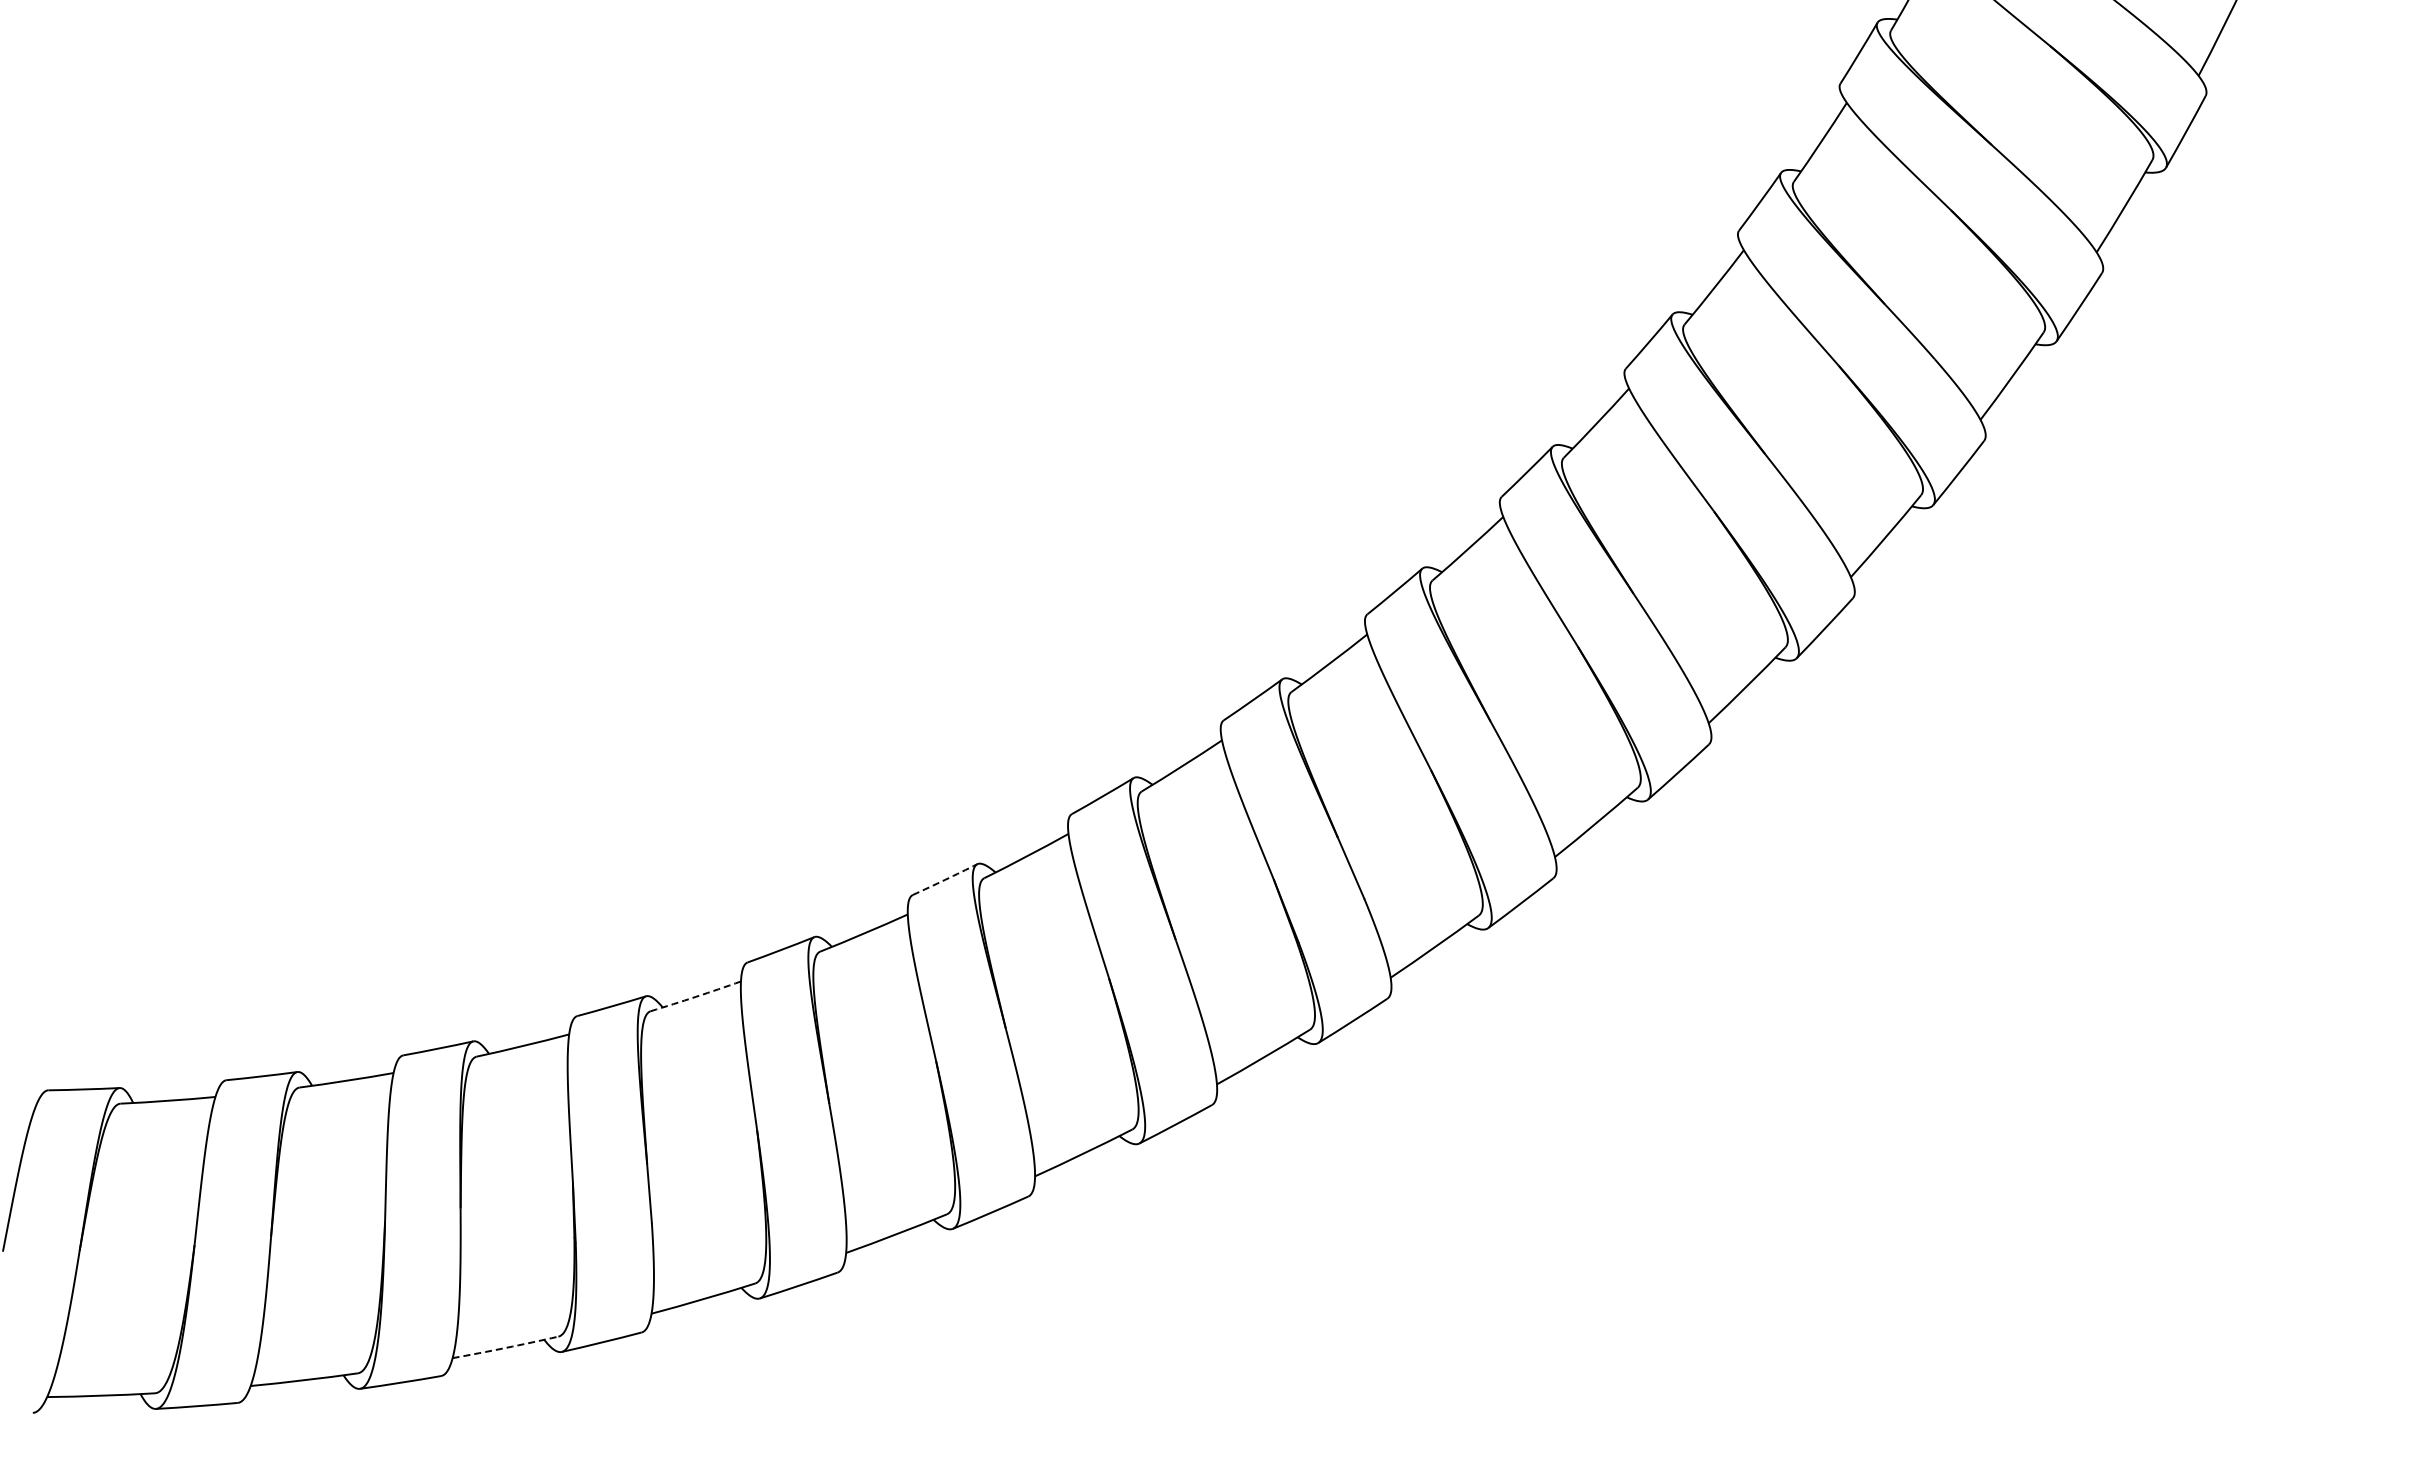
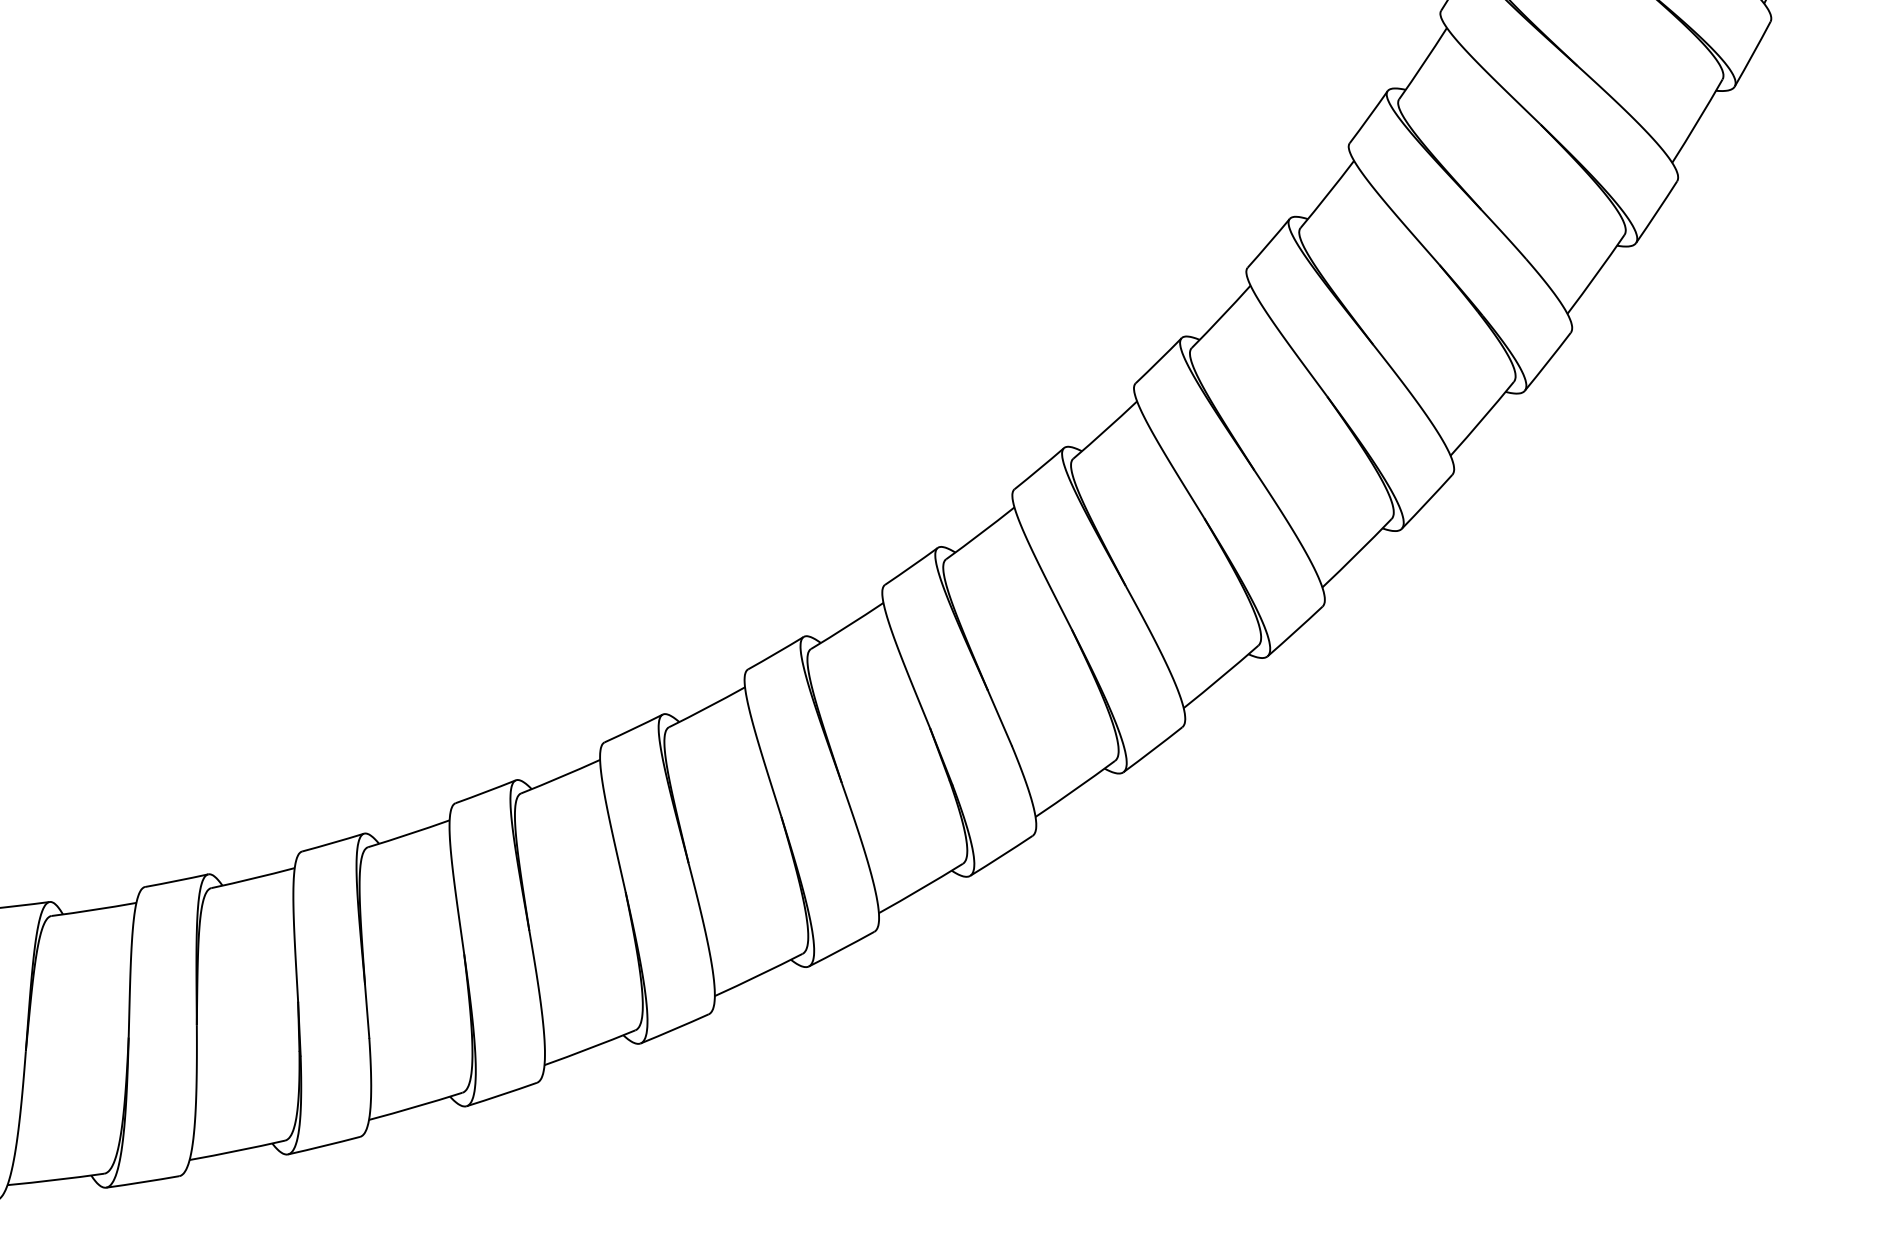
arc: (945, 879) -> (634, 728), dashed -> solid
arc: (695, 996) -> (408, 833), dashed -> solid
arc: (505, 1347) -> (237, 1150), dashed -> solid

